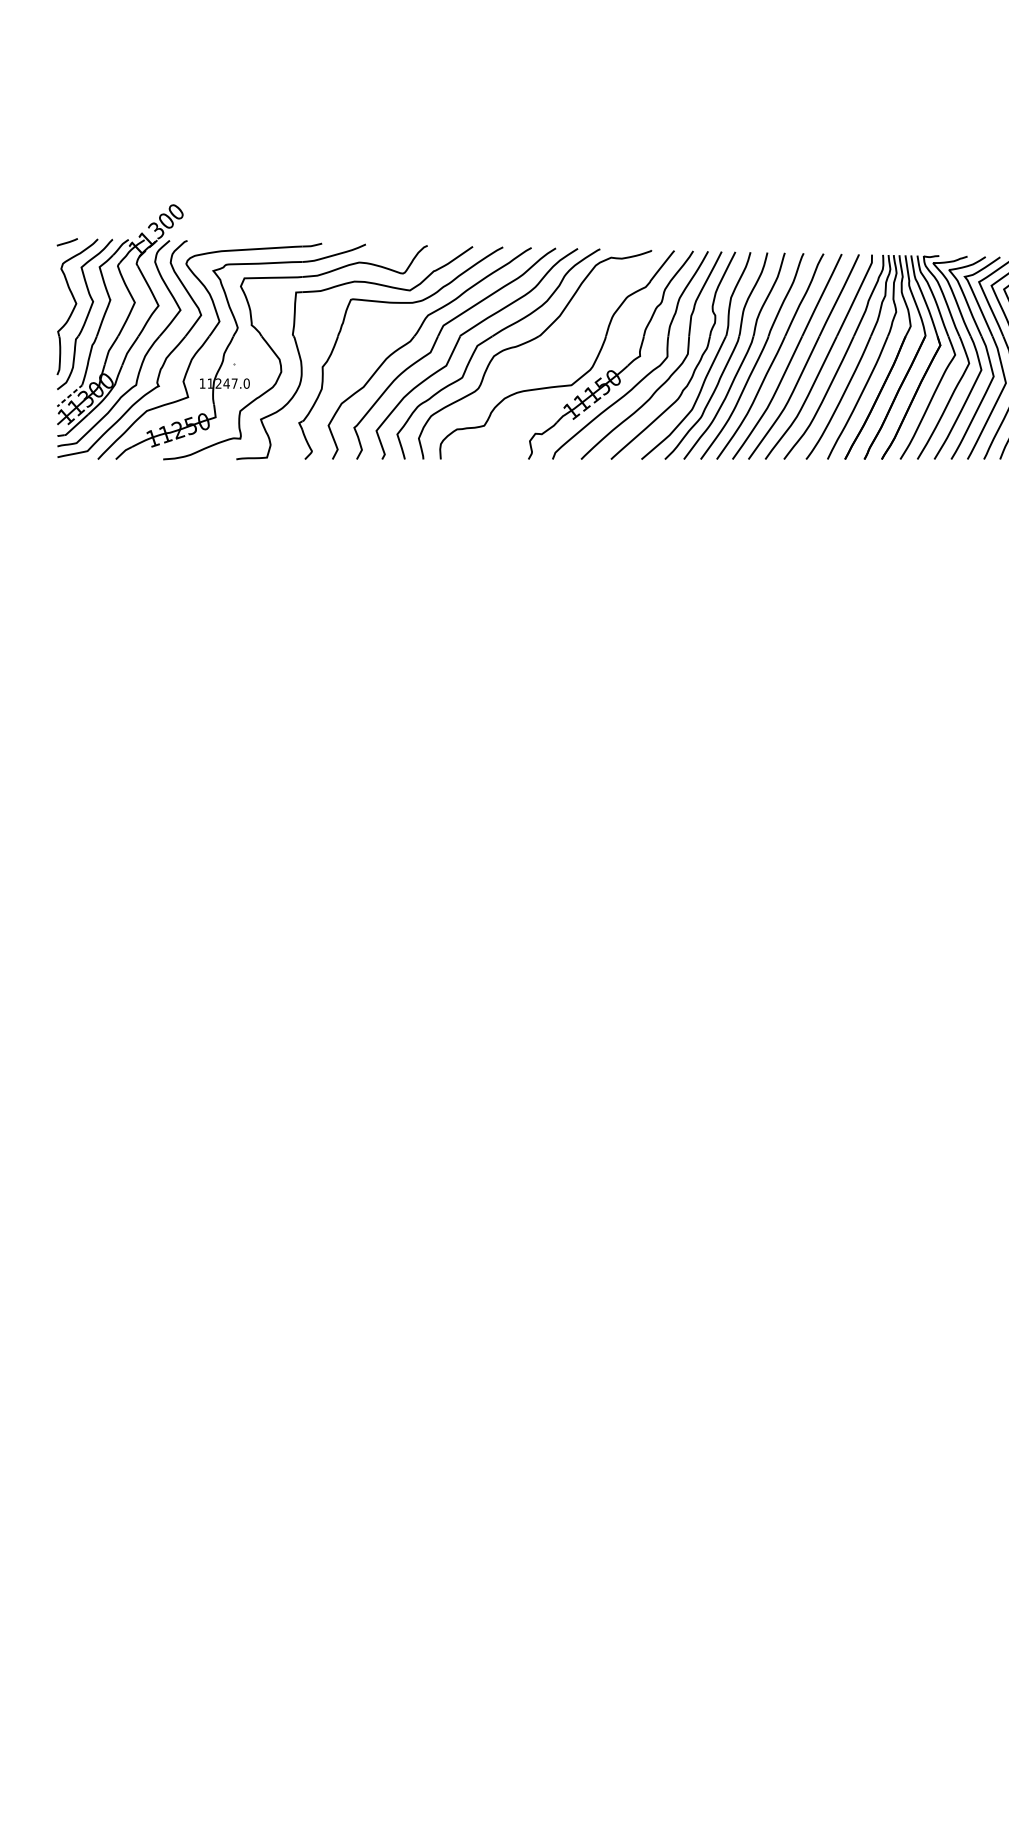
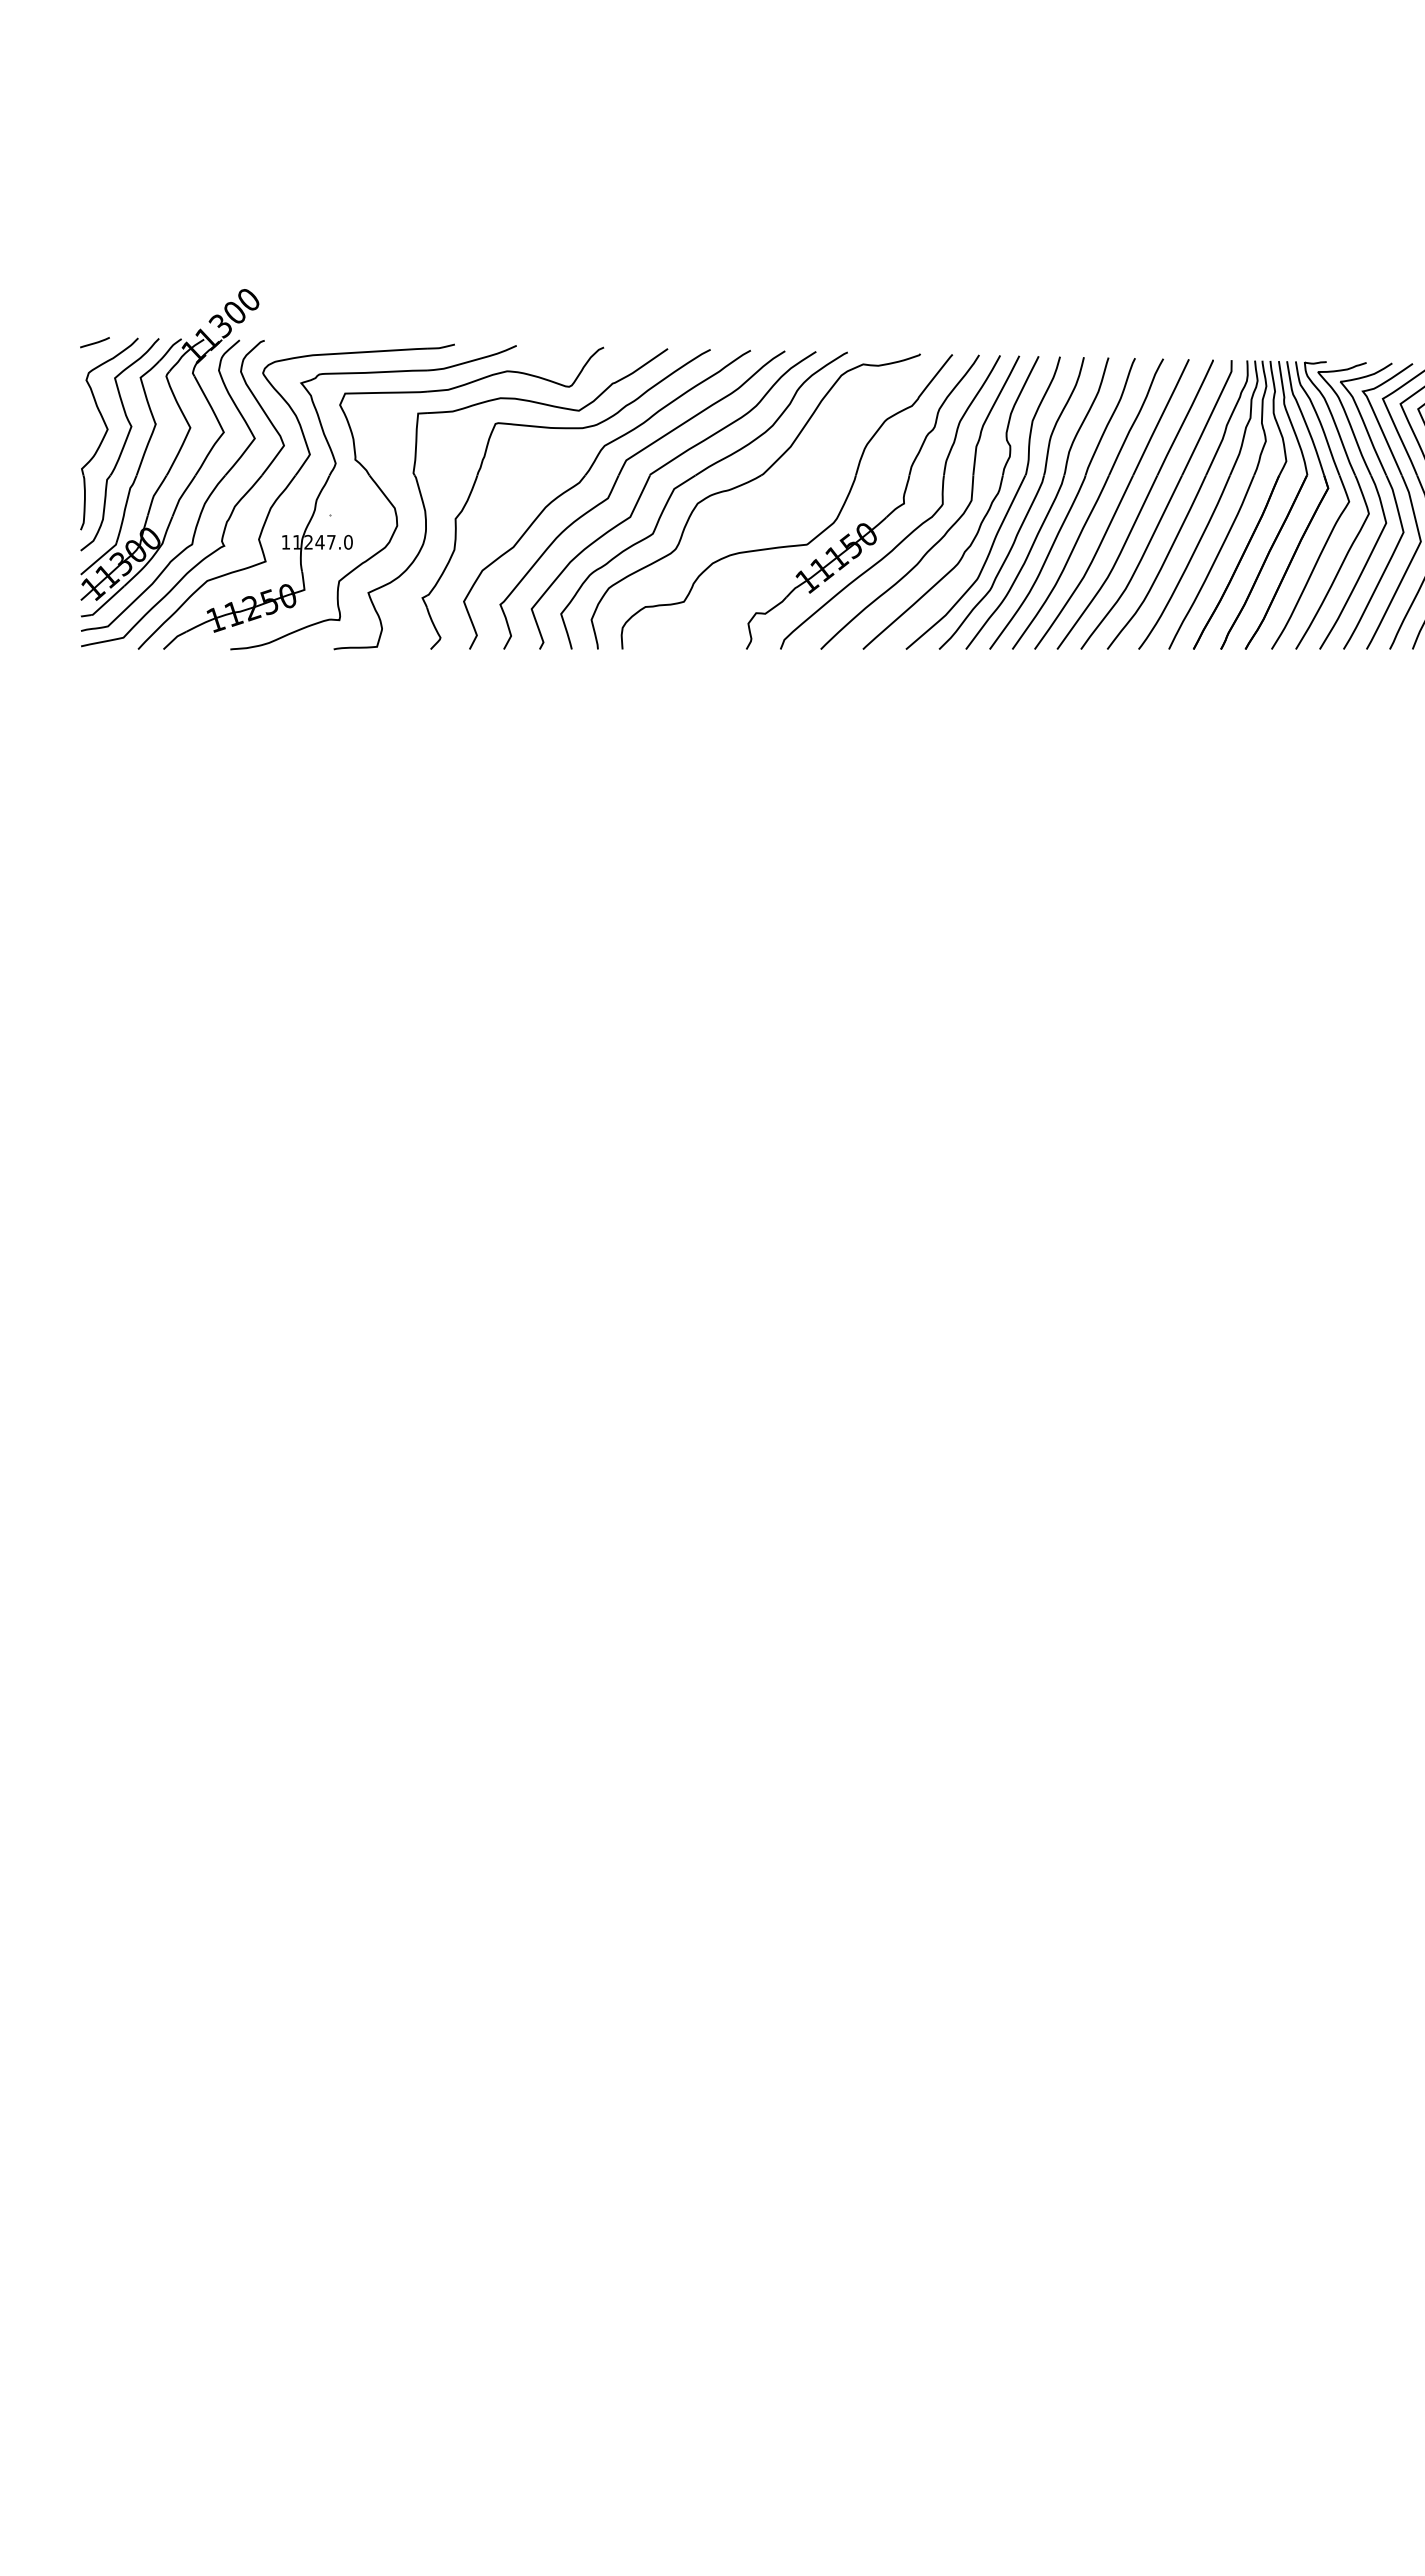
line: (69, 395) -> (98, 559), dashed -> solid

